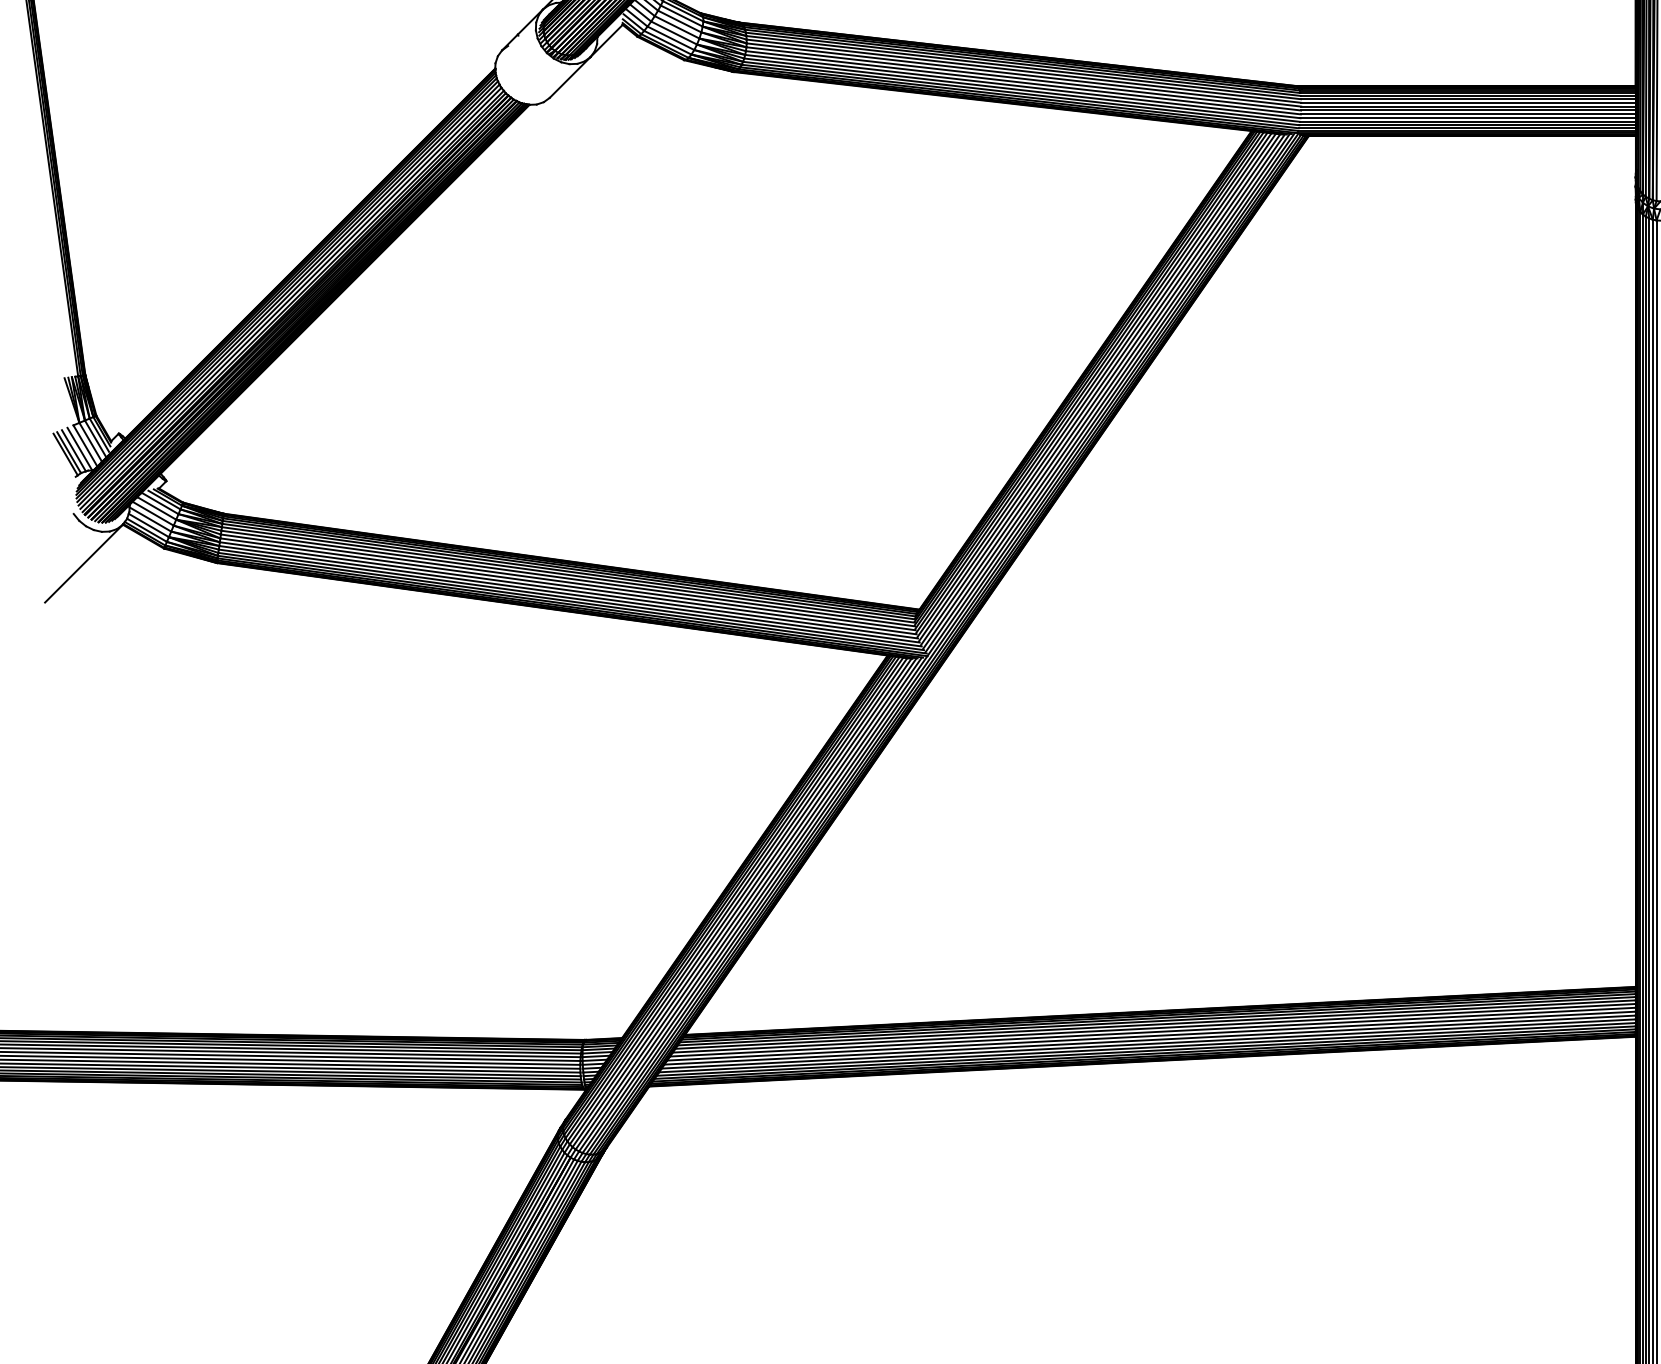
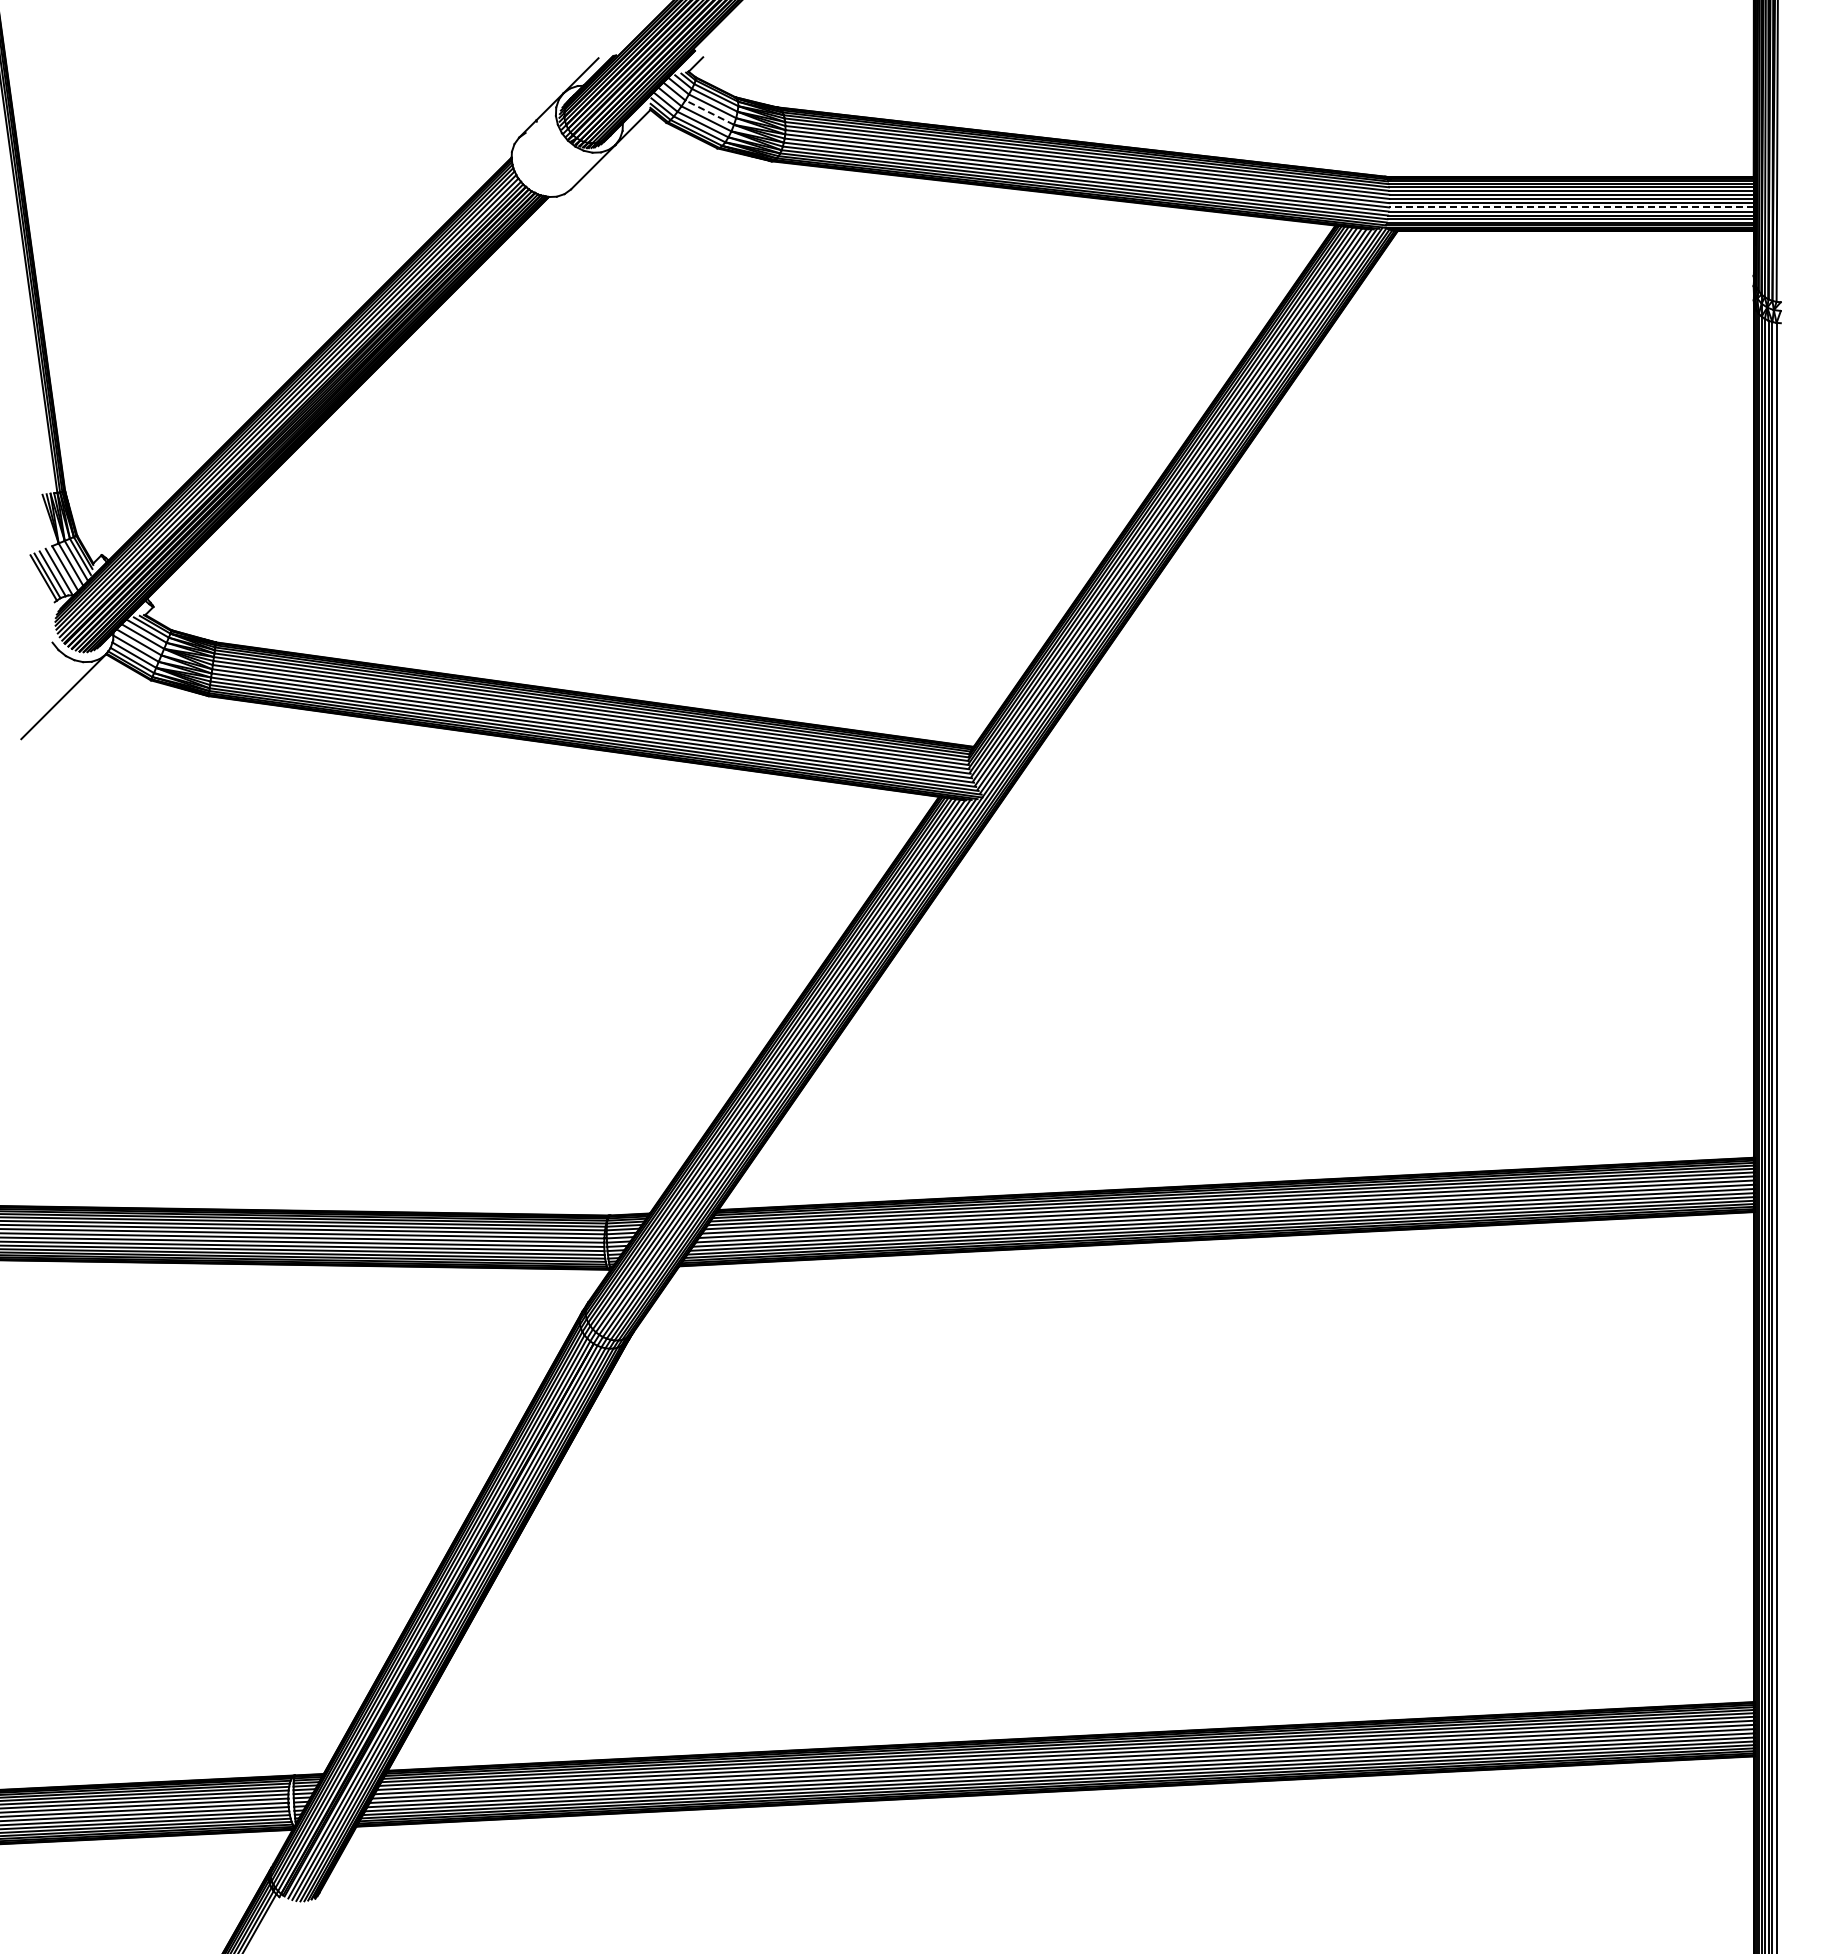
line: (676, 27) -> (709, 112), solid -> dashed
line: (1467, 114) -> (1570, 207), solid -> dashed

